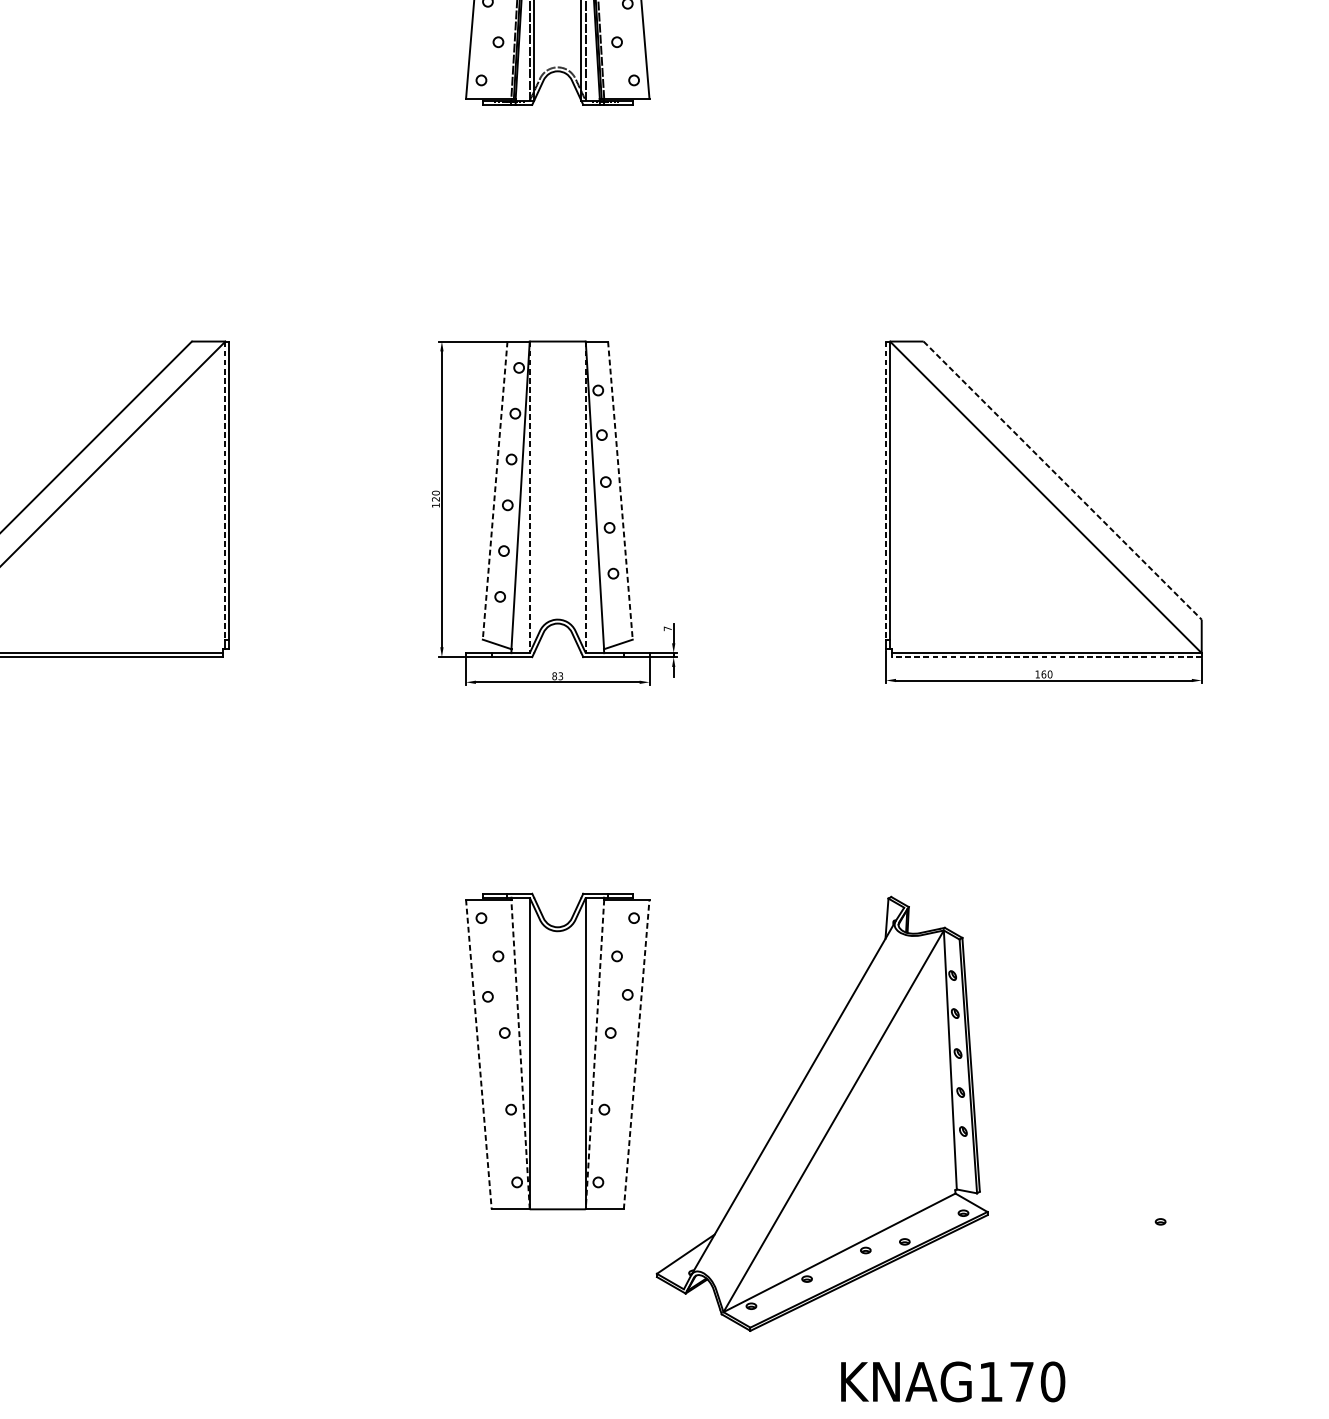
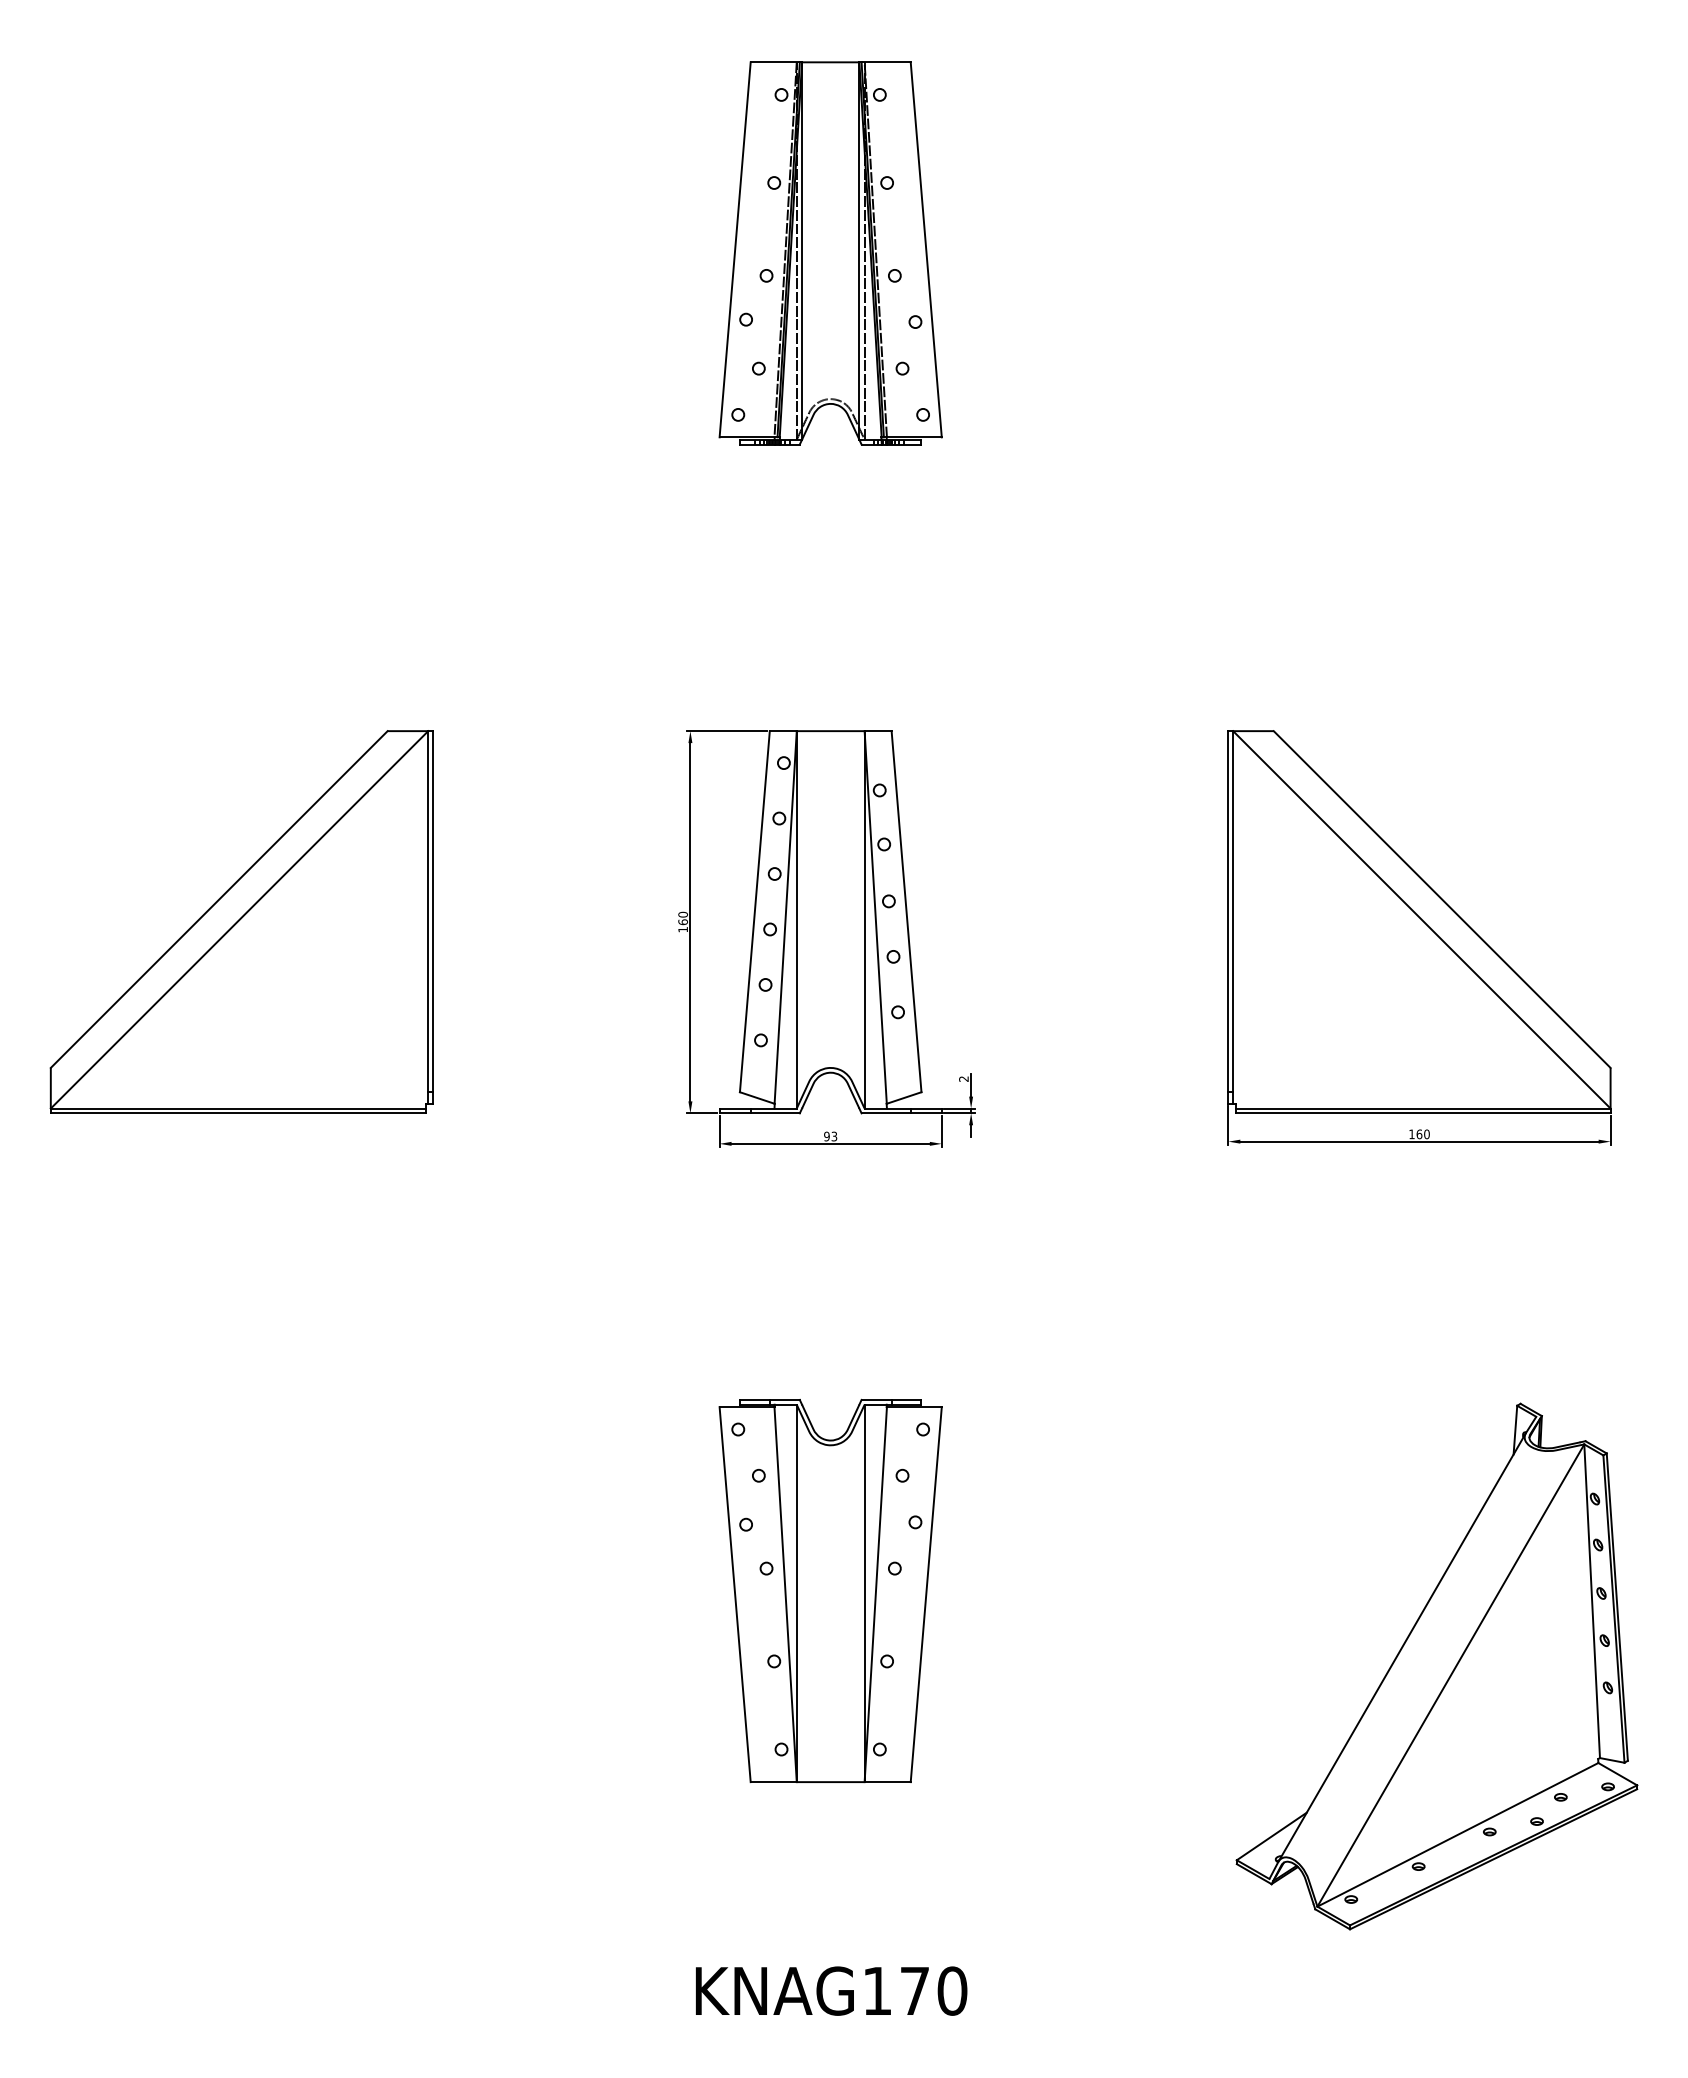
line: (1062, 480) -> (1442, 899), dashed -> solid
line: (225, 490) -> (428, 911), dashed -> solid
line: (886, 490) -> (1228, 911), dashed -> solid
line: (494, 491) -> (754, 912), dashed -> solid
line: (620, 491) -> (906, 912), dashed -> solid
line: (529, 497) -> (796, 919), dashed -> solid
line: (585, 497) -> (864, 919), dashed -> solid
text: (435, 499) -> (682, 922), 120 -> 160
text: (667, 628) -> (963, 1078), 7 -> 2
line: (1047, 657) -> (1423, 1113), dashed -> solid
text: (554, 676) -> (826, 1136), 83 -> 93
line: (520, 1054) -> (785, 1594), dashed -> solid
line: (594, 1054) -> (875, 1594), dashed -> solid
line: (636, 1054) -> (926, 1594), dashed -> solid
line: (479, 1055) -> (735, 1595), dashed -> solid
part: (821, 1113) -> (1436, 1666), moved
text: (953, 1381) -> (831, 1990), moved

